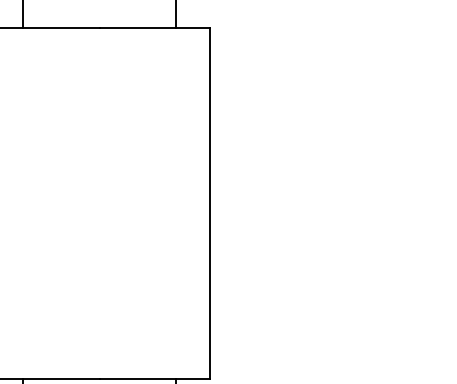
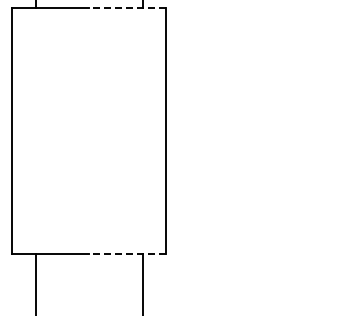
line: (154, 28) -> (127, 8), solid -> dashed
line: (154, 379) -> (127, 253), solid -> dashed

